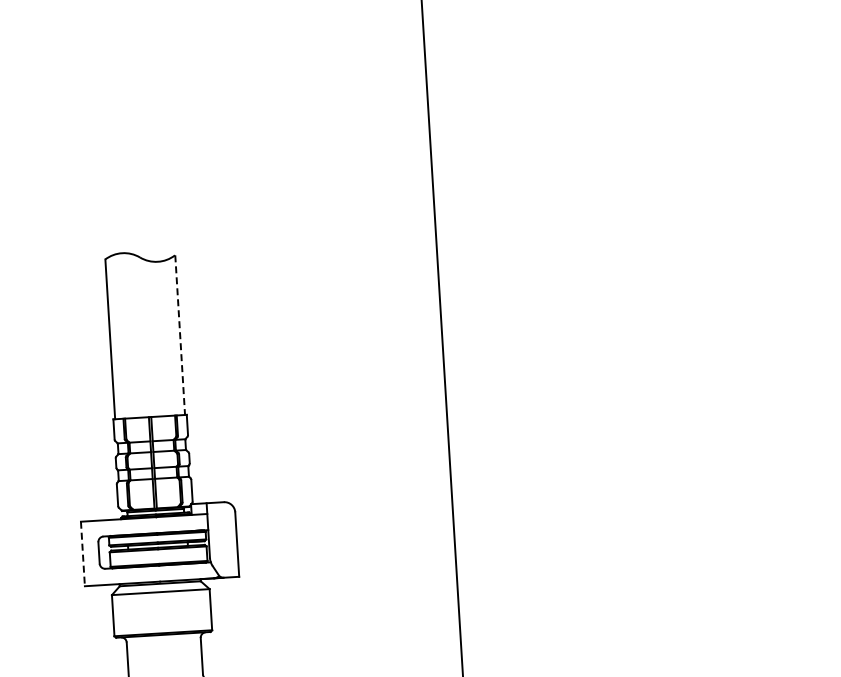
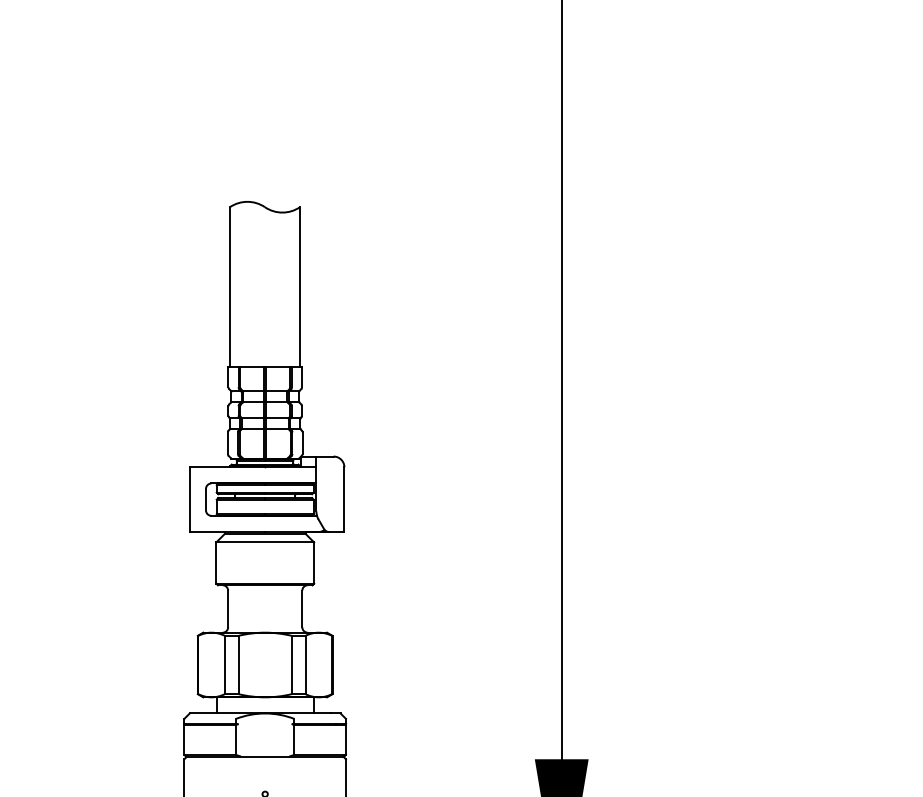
line: (180, 335) -> (300, 287), dashed -> solid
line: (82, 554) -> (189, 500), dashed -> solid

